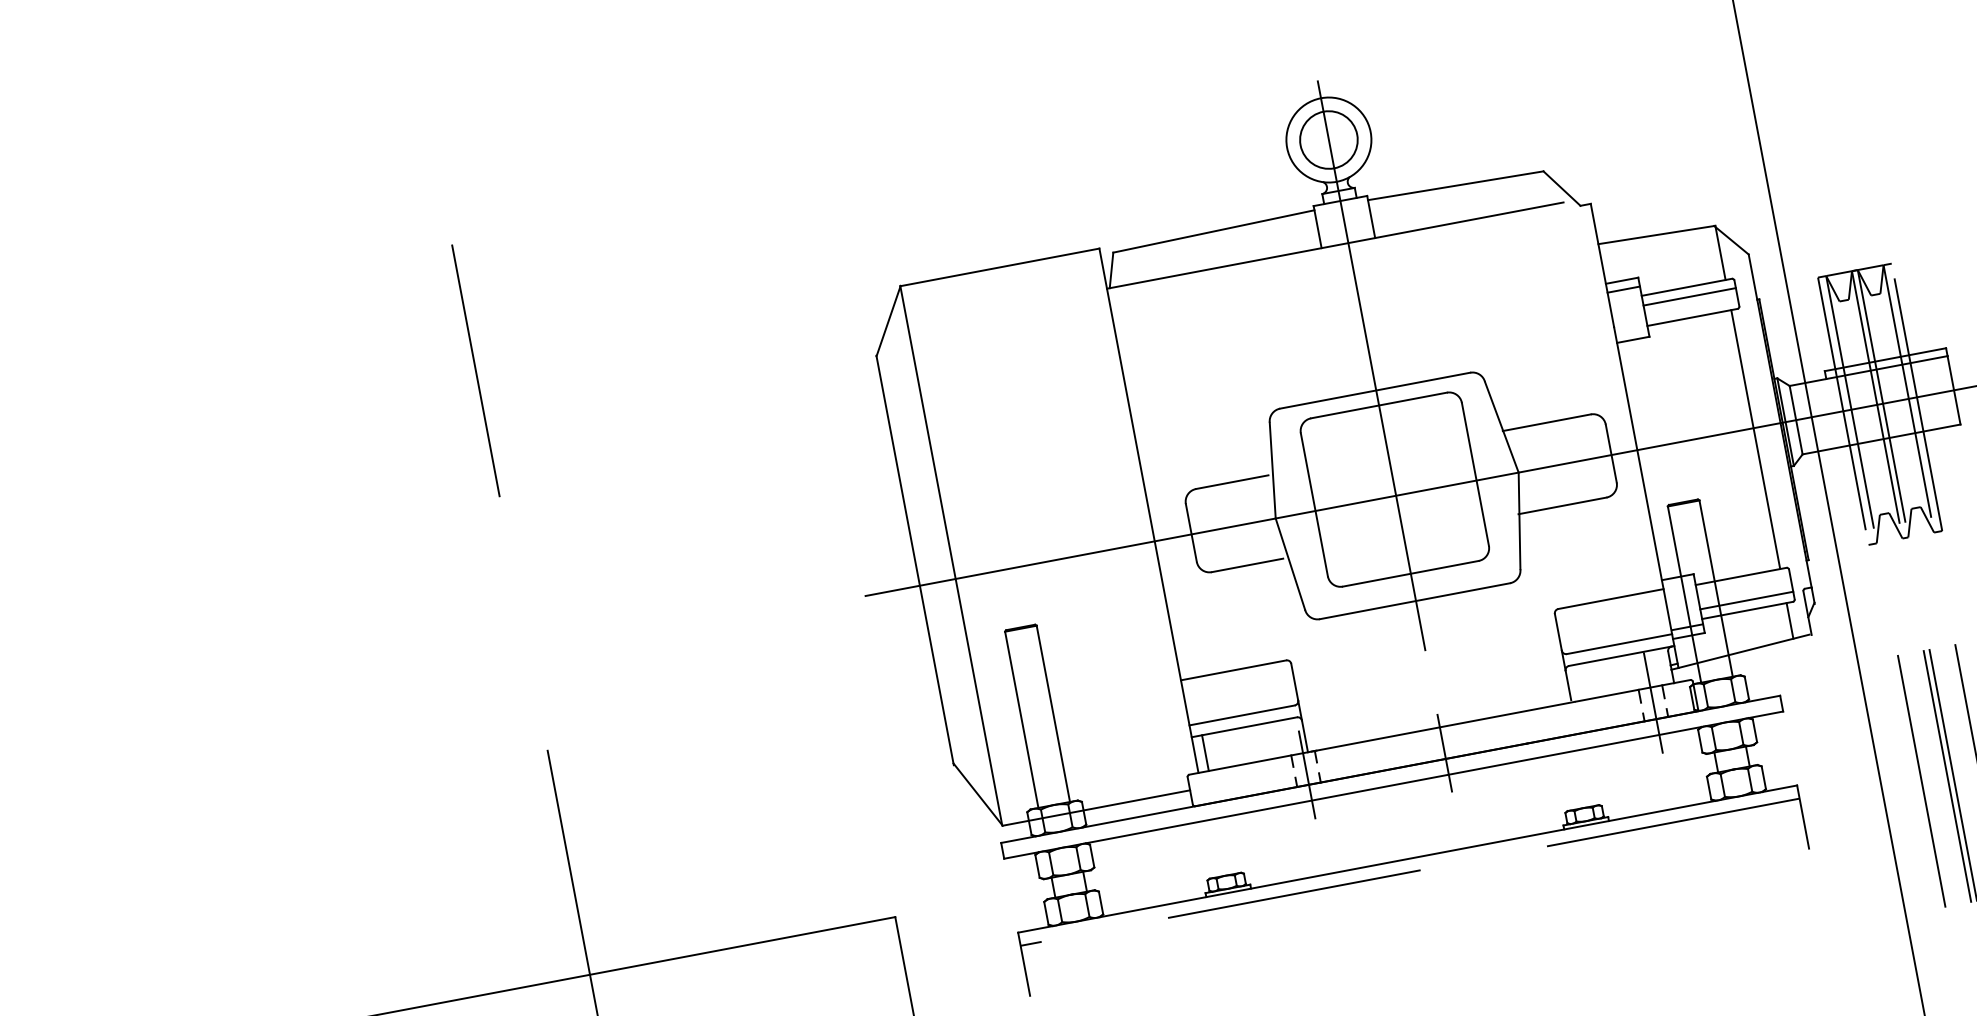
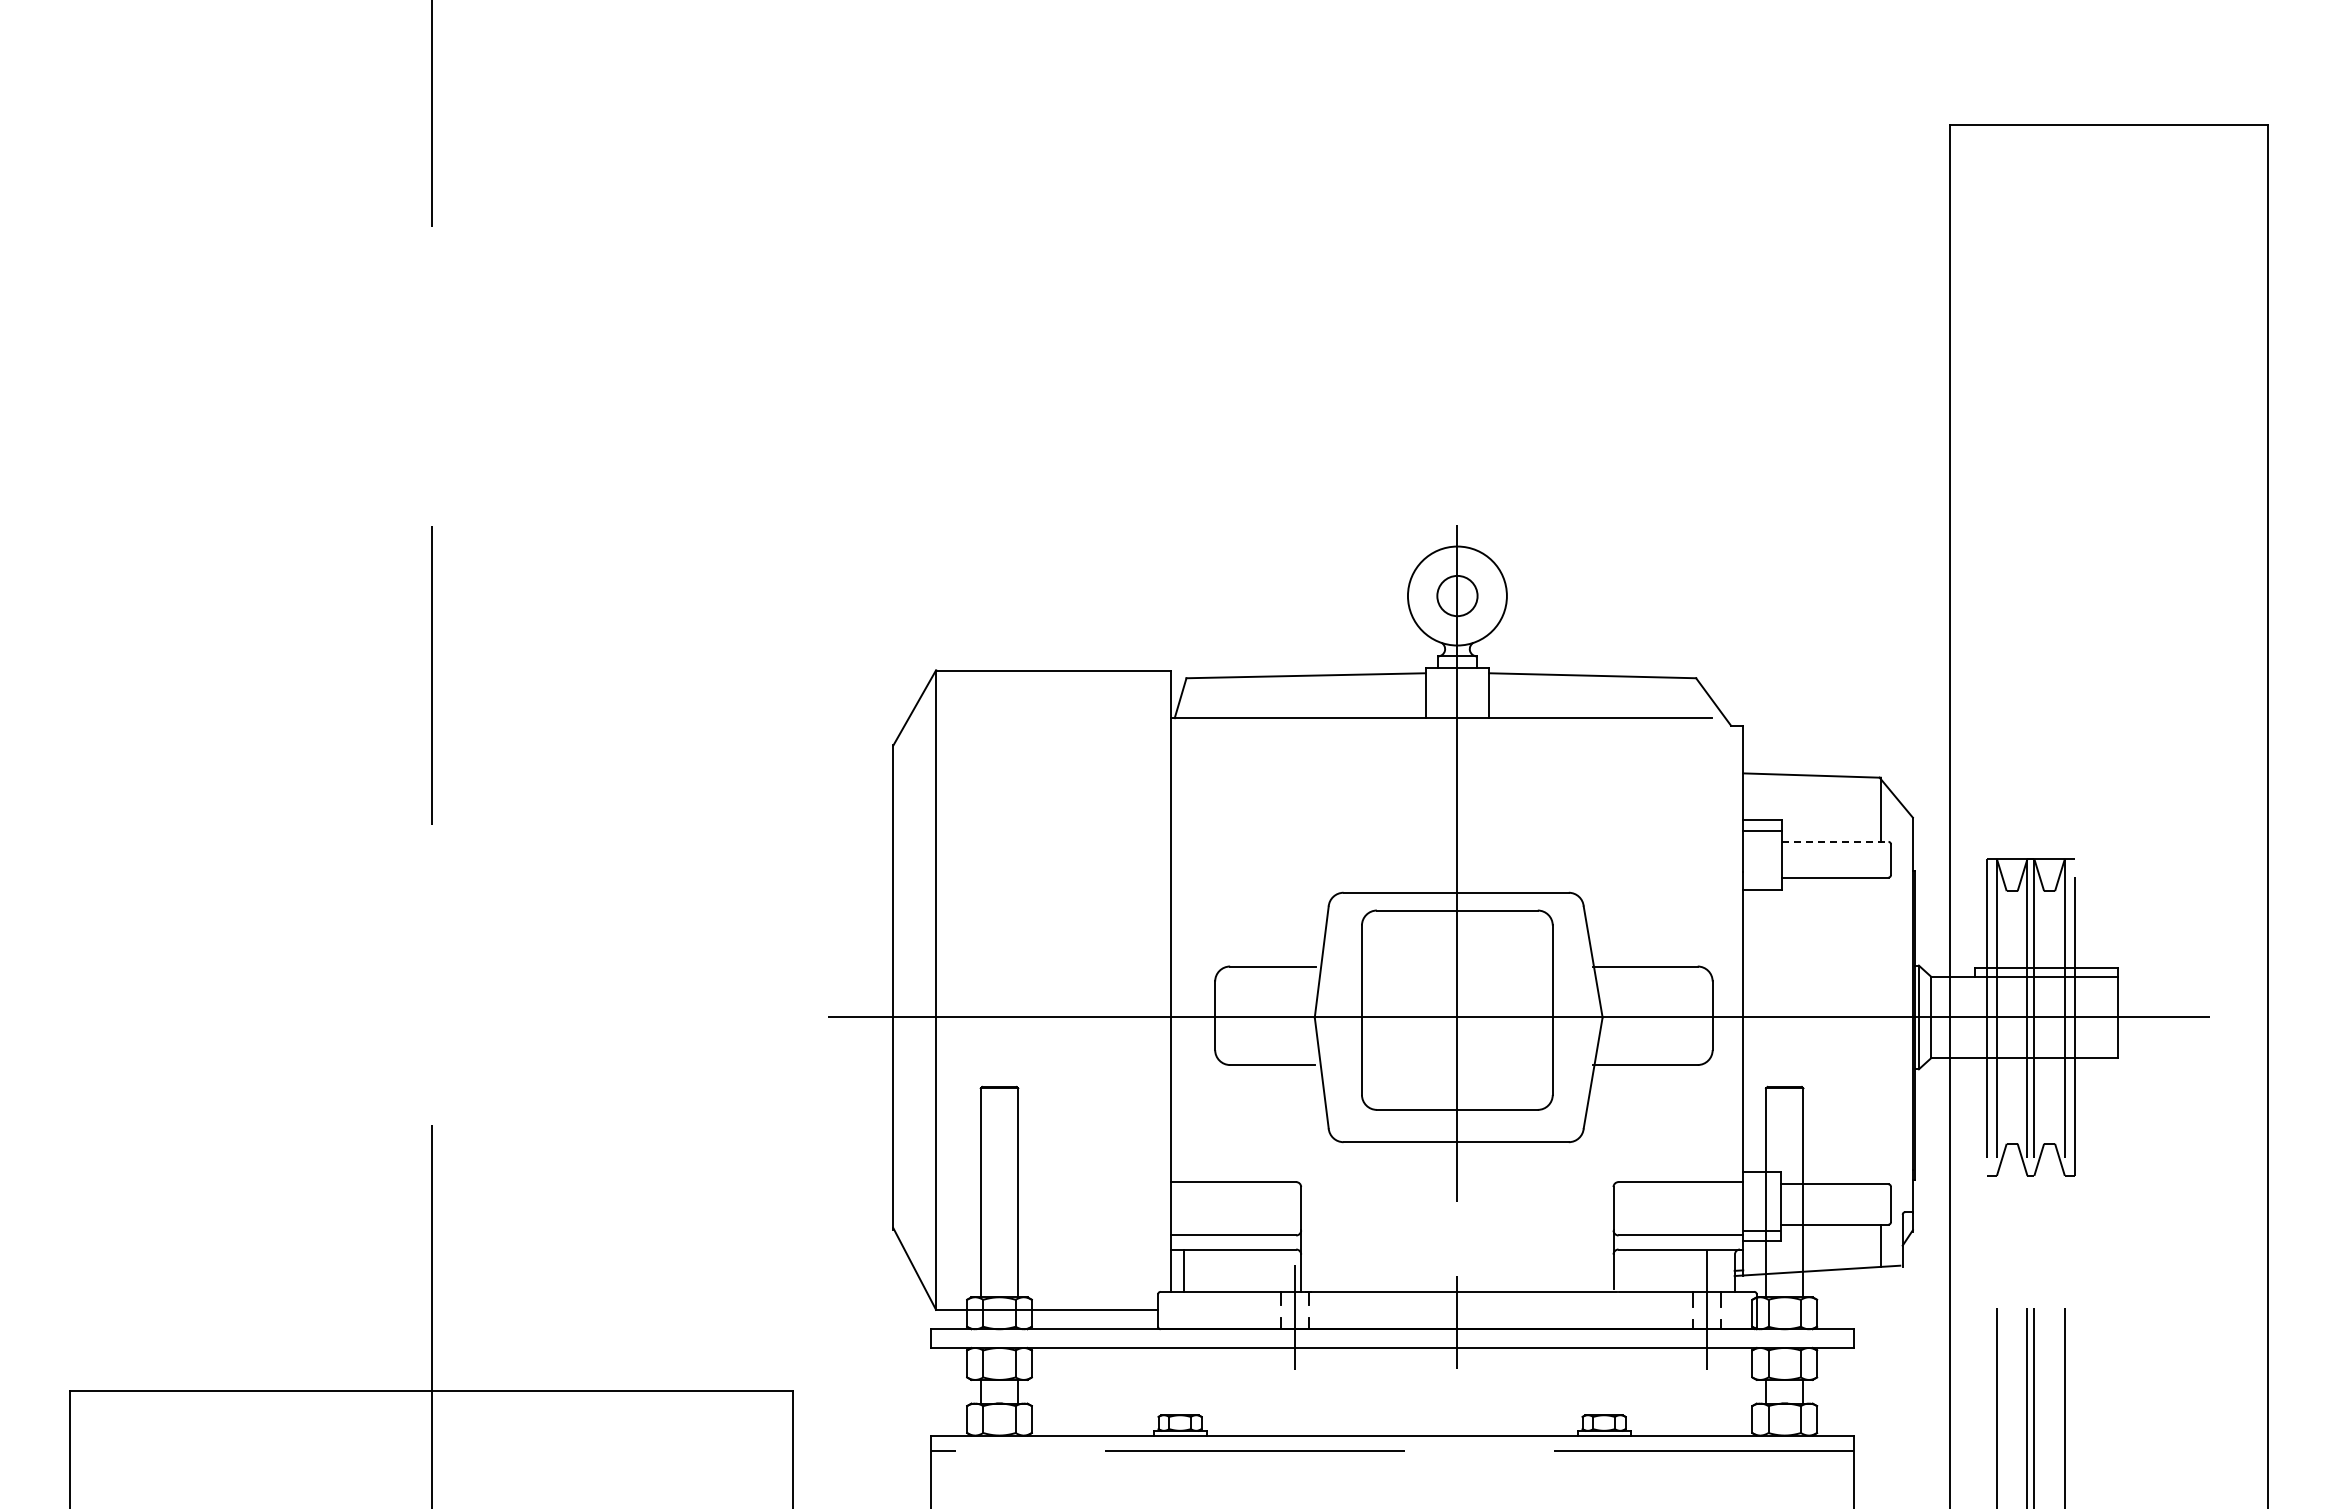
circle: (1328, 139) -> (1457, 595), size x0.6
line: (1687, 286) -> (1835, 841), solid -> dashed
line: (1689, 297) -> (1835, 853), removed
line: (1755, 439) -> (1880, 1030), removed
line: (1746, 600) -> (1835, 1213), removed

